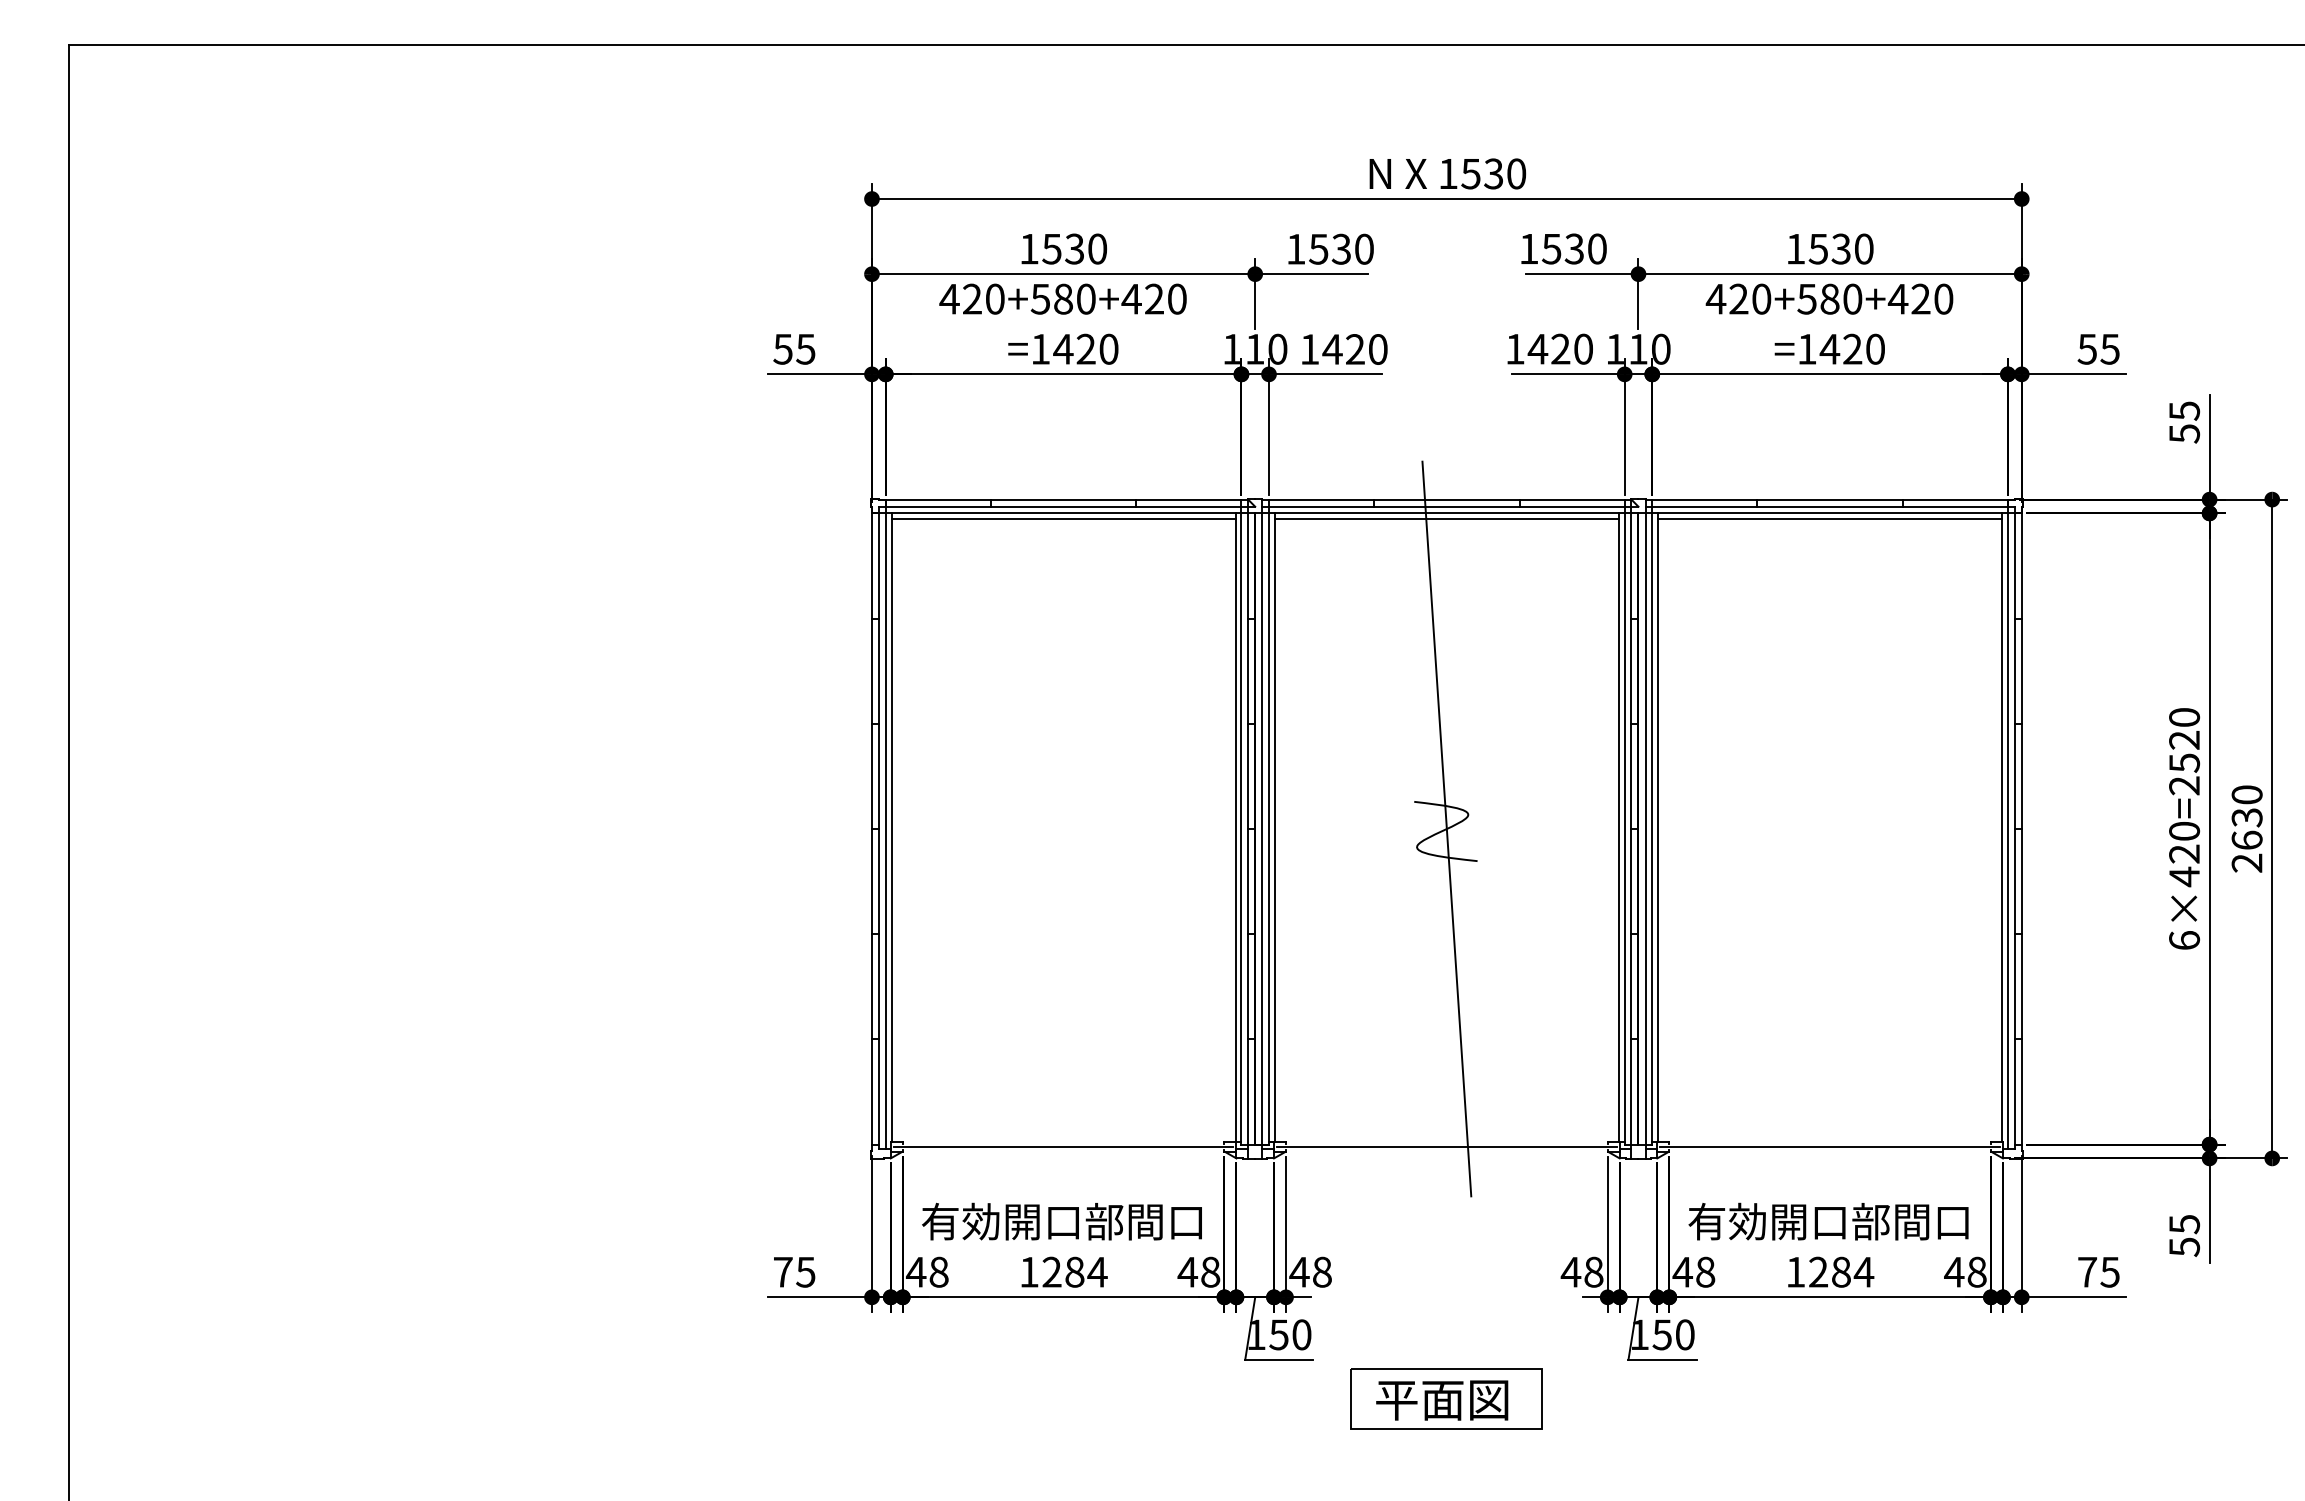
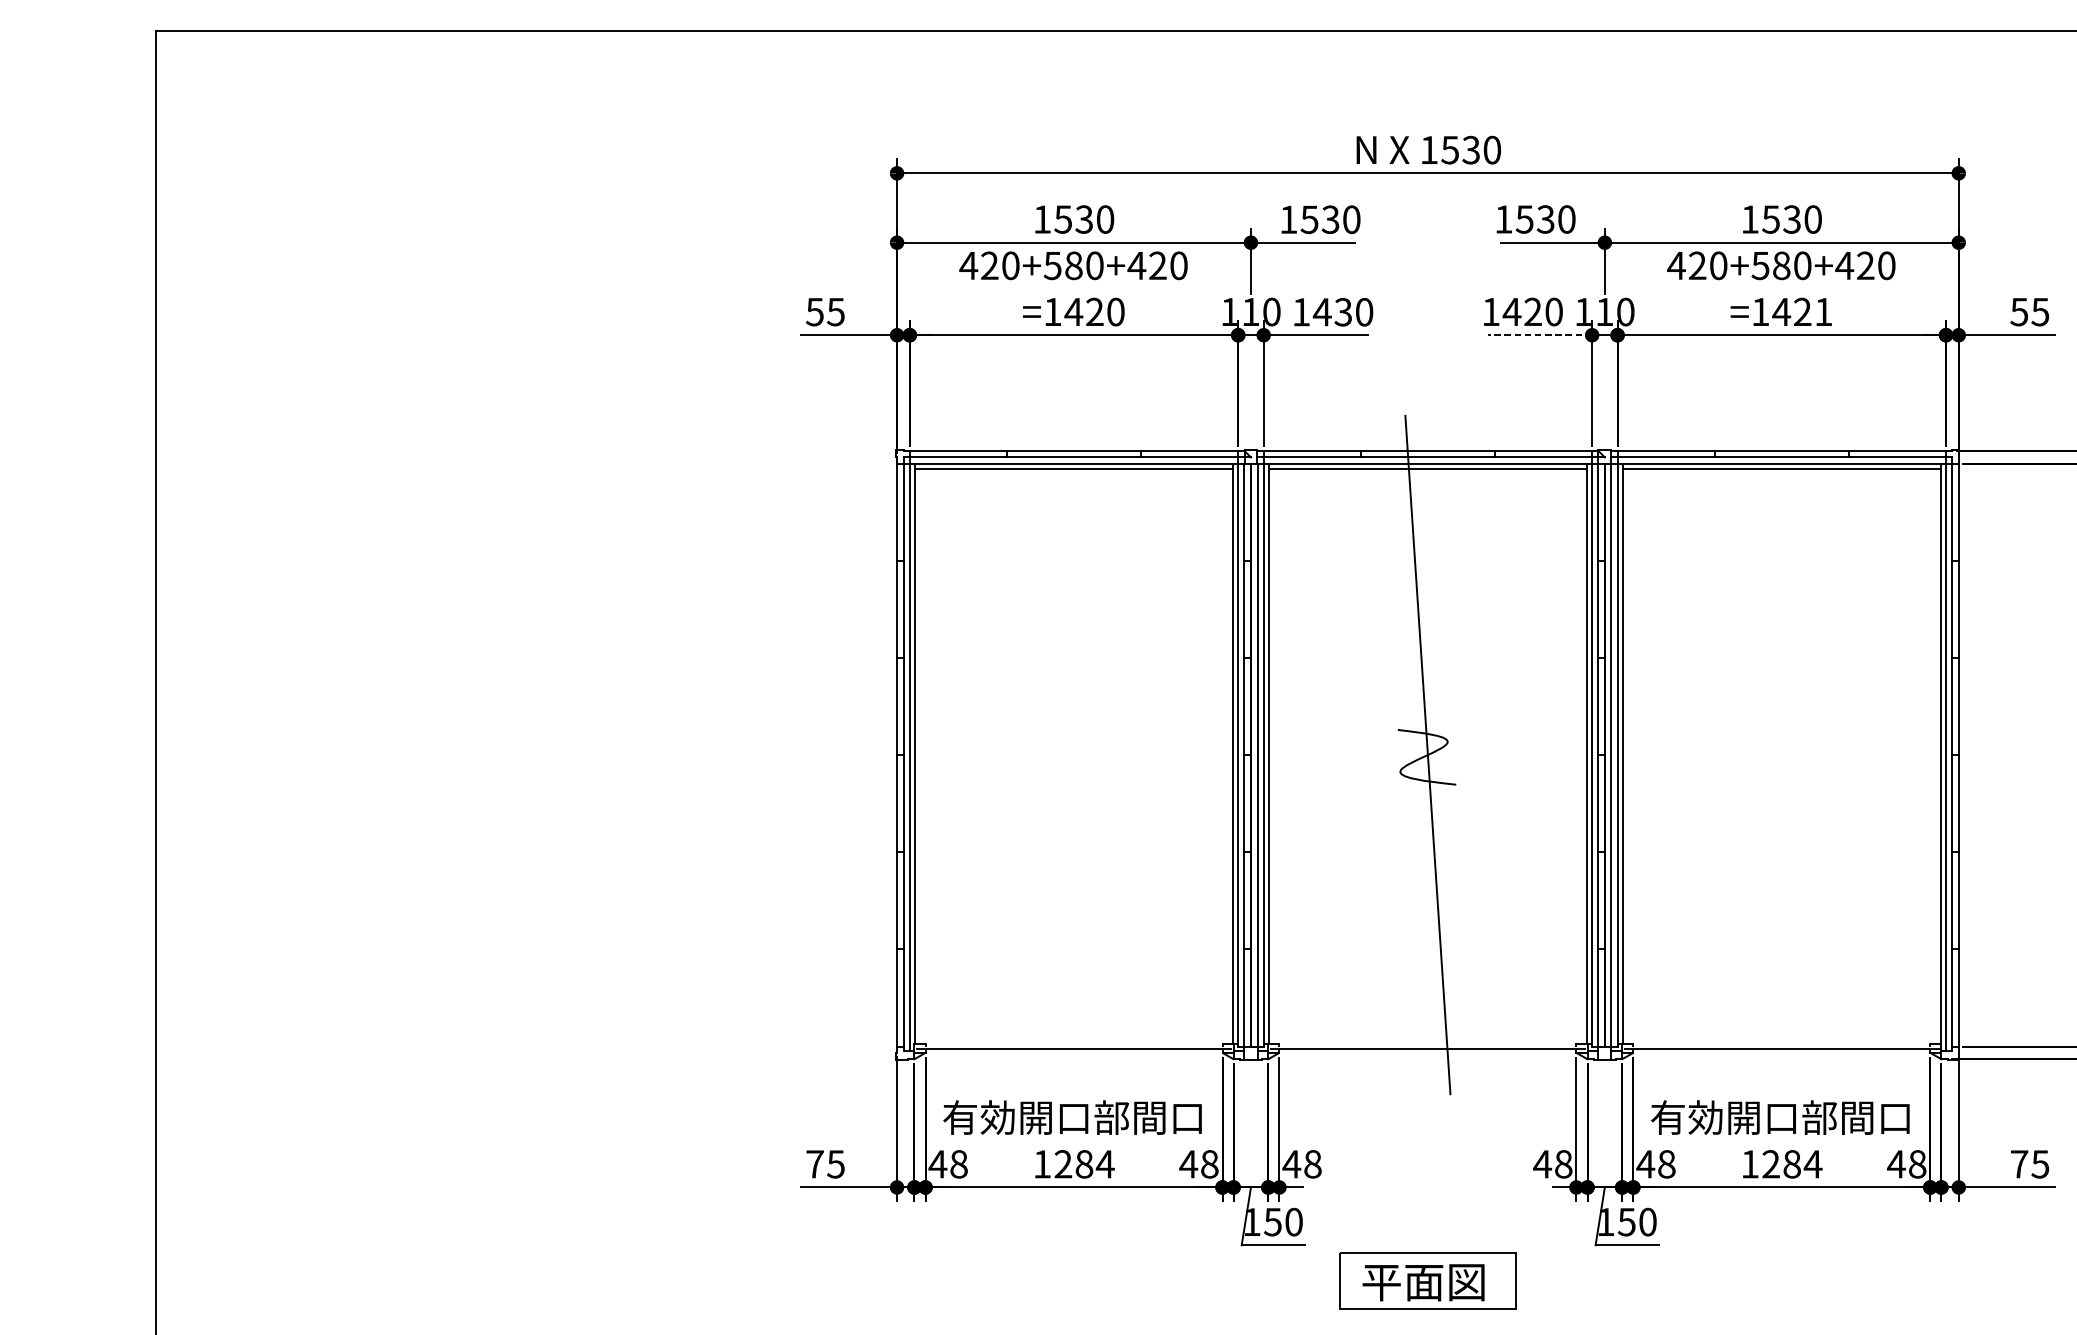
text: (1875, 348) -> (1823, 311), =1420 -> =1421
text: (1354, 349) -> (1342, 312), 1420 -> 1430
line: (1567, 374) -> (1539, 335), solid -> dashed

